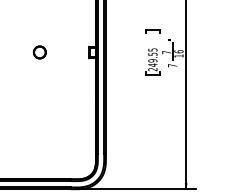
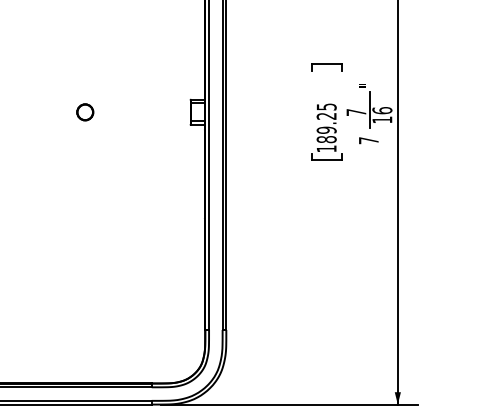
part: (39, 52) -> (84, 112), size x0.62
text: (152, 61) -> (325, 131), 249.55 -> 189.25

